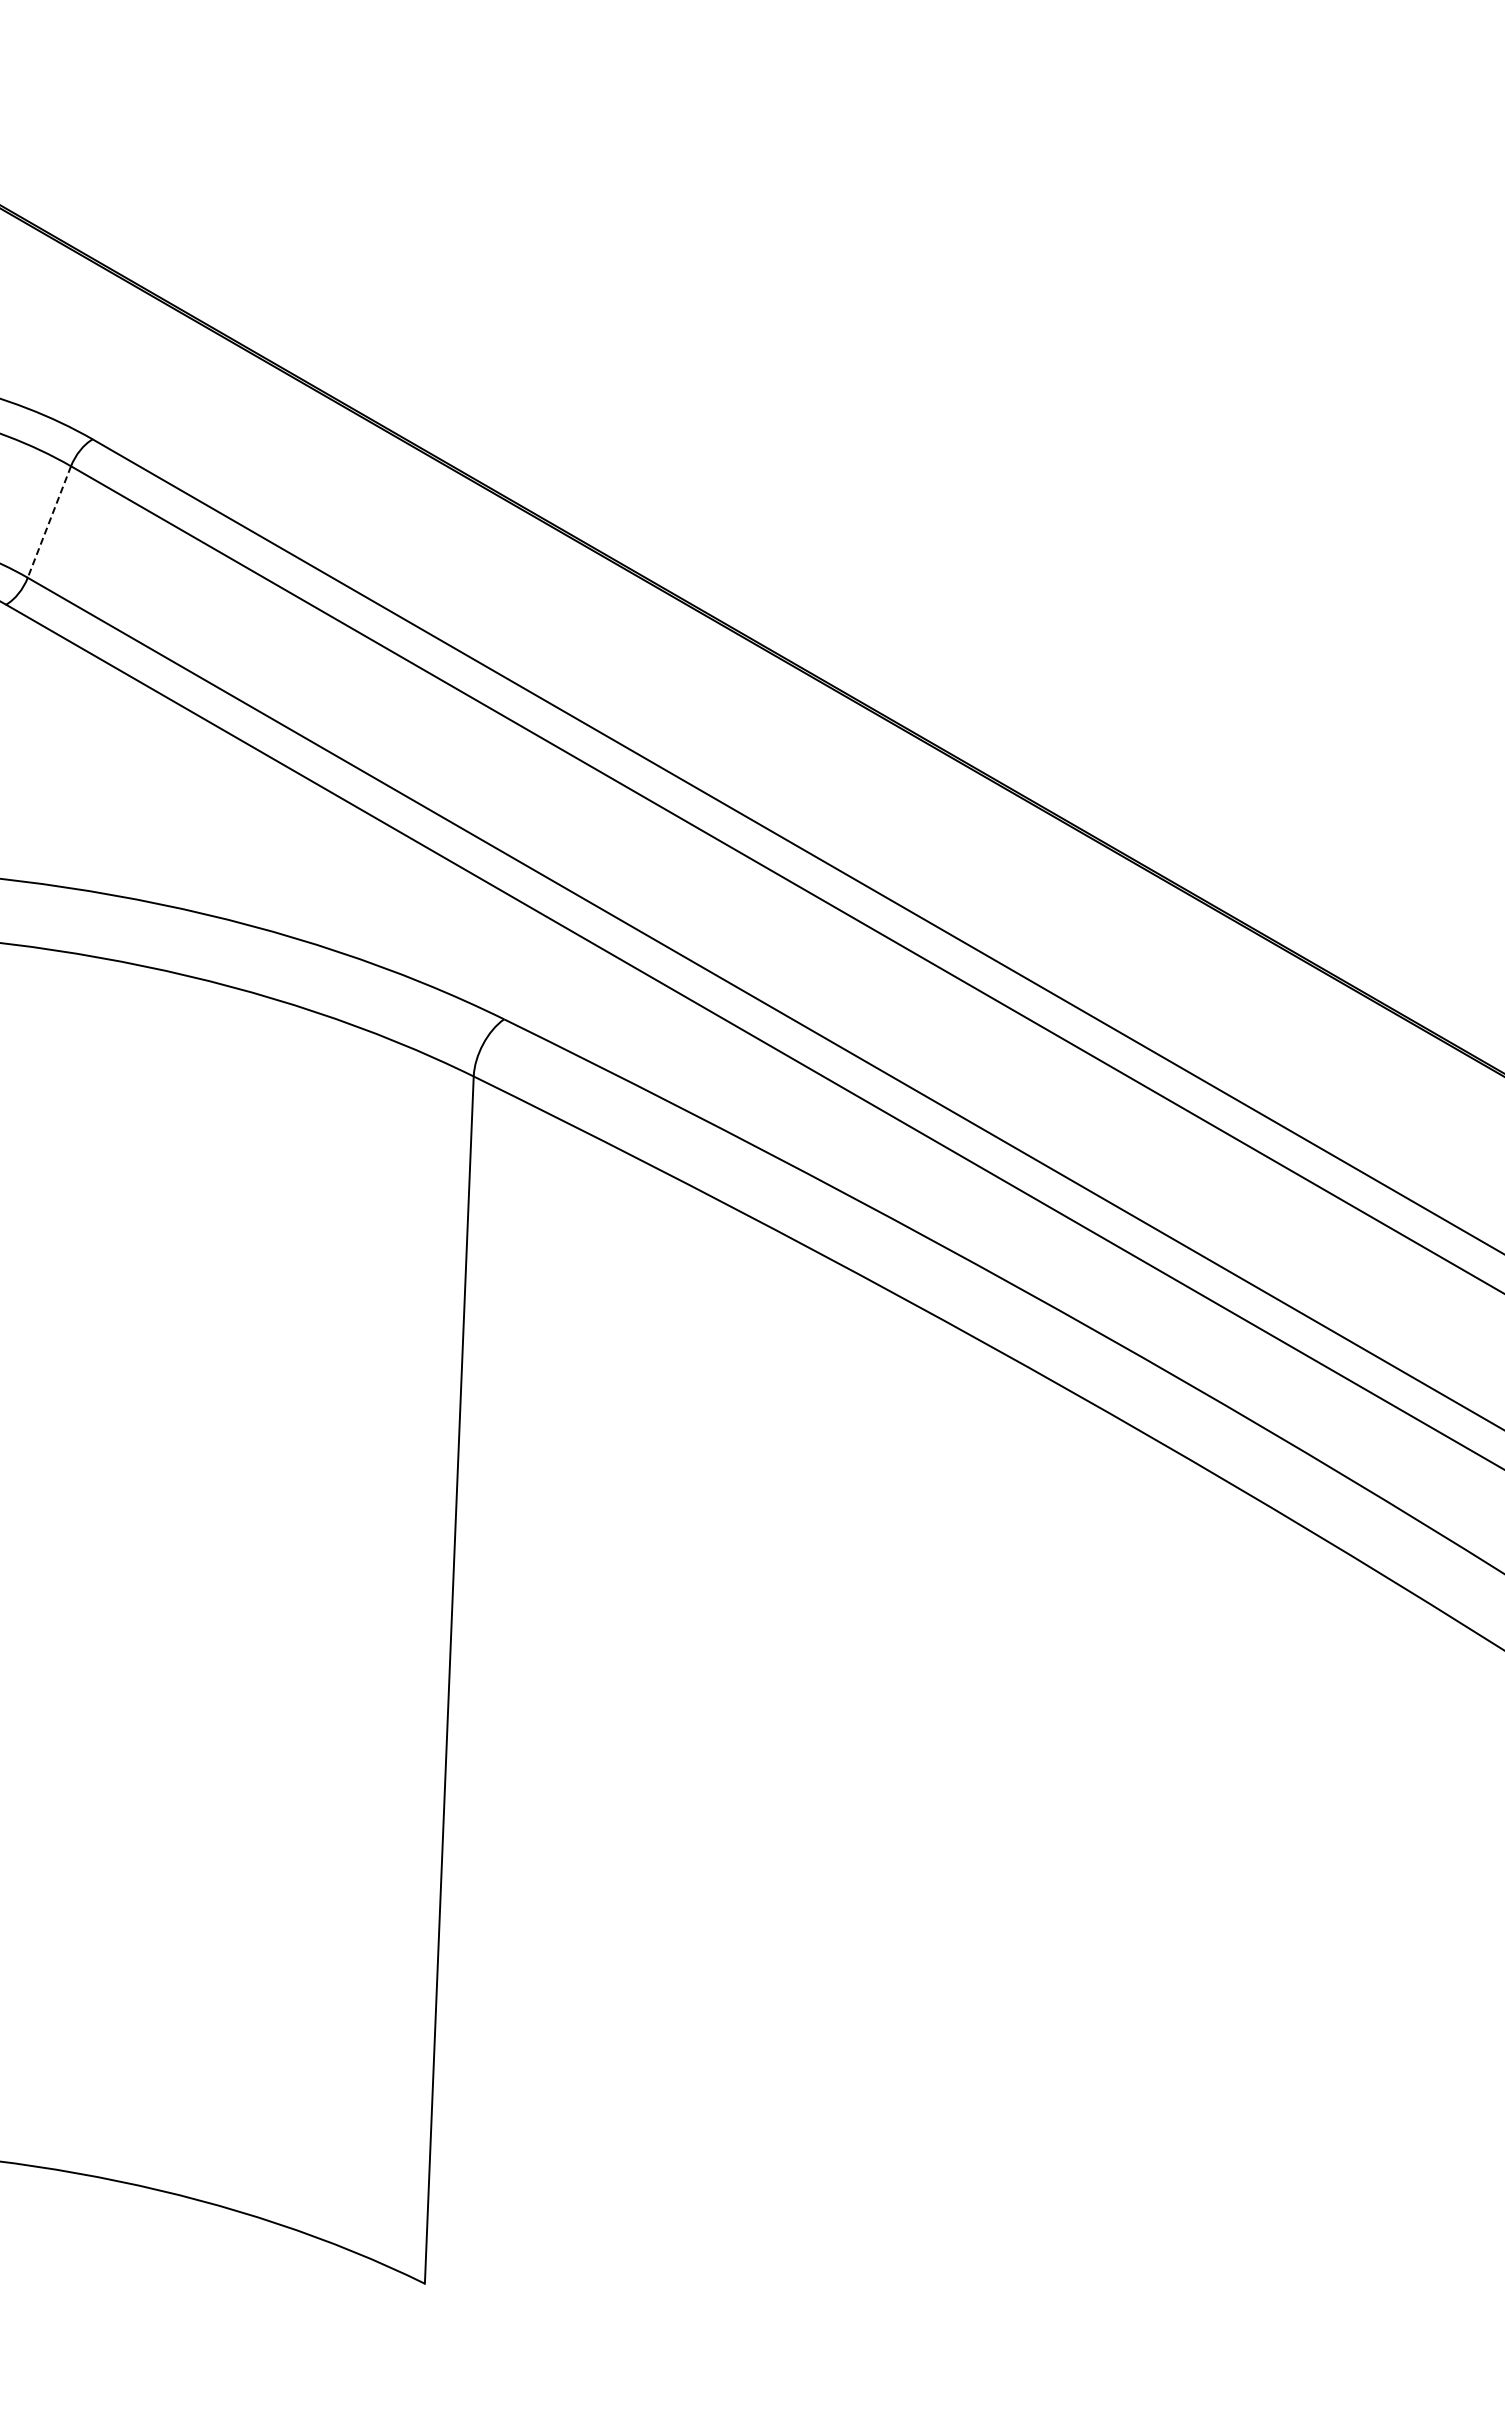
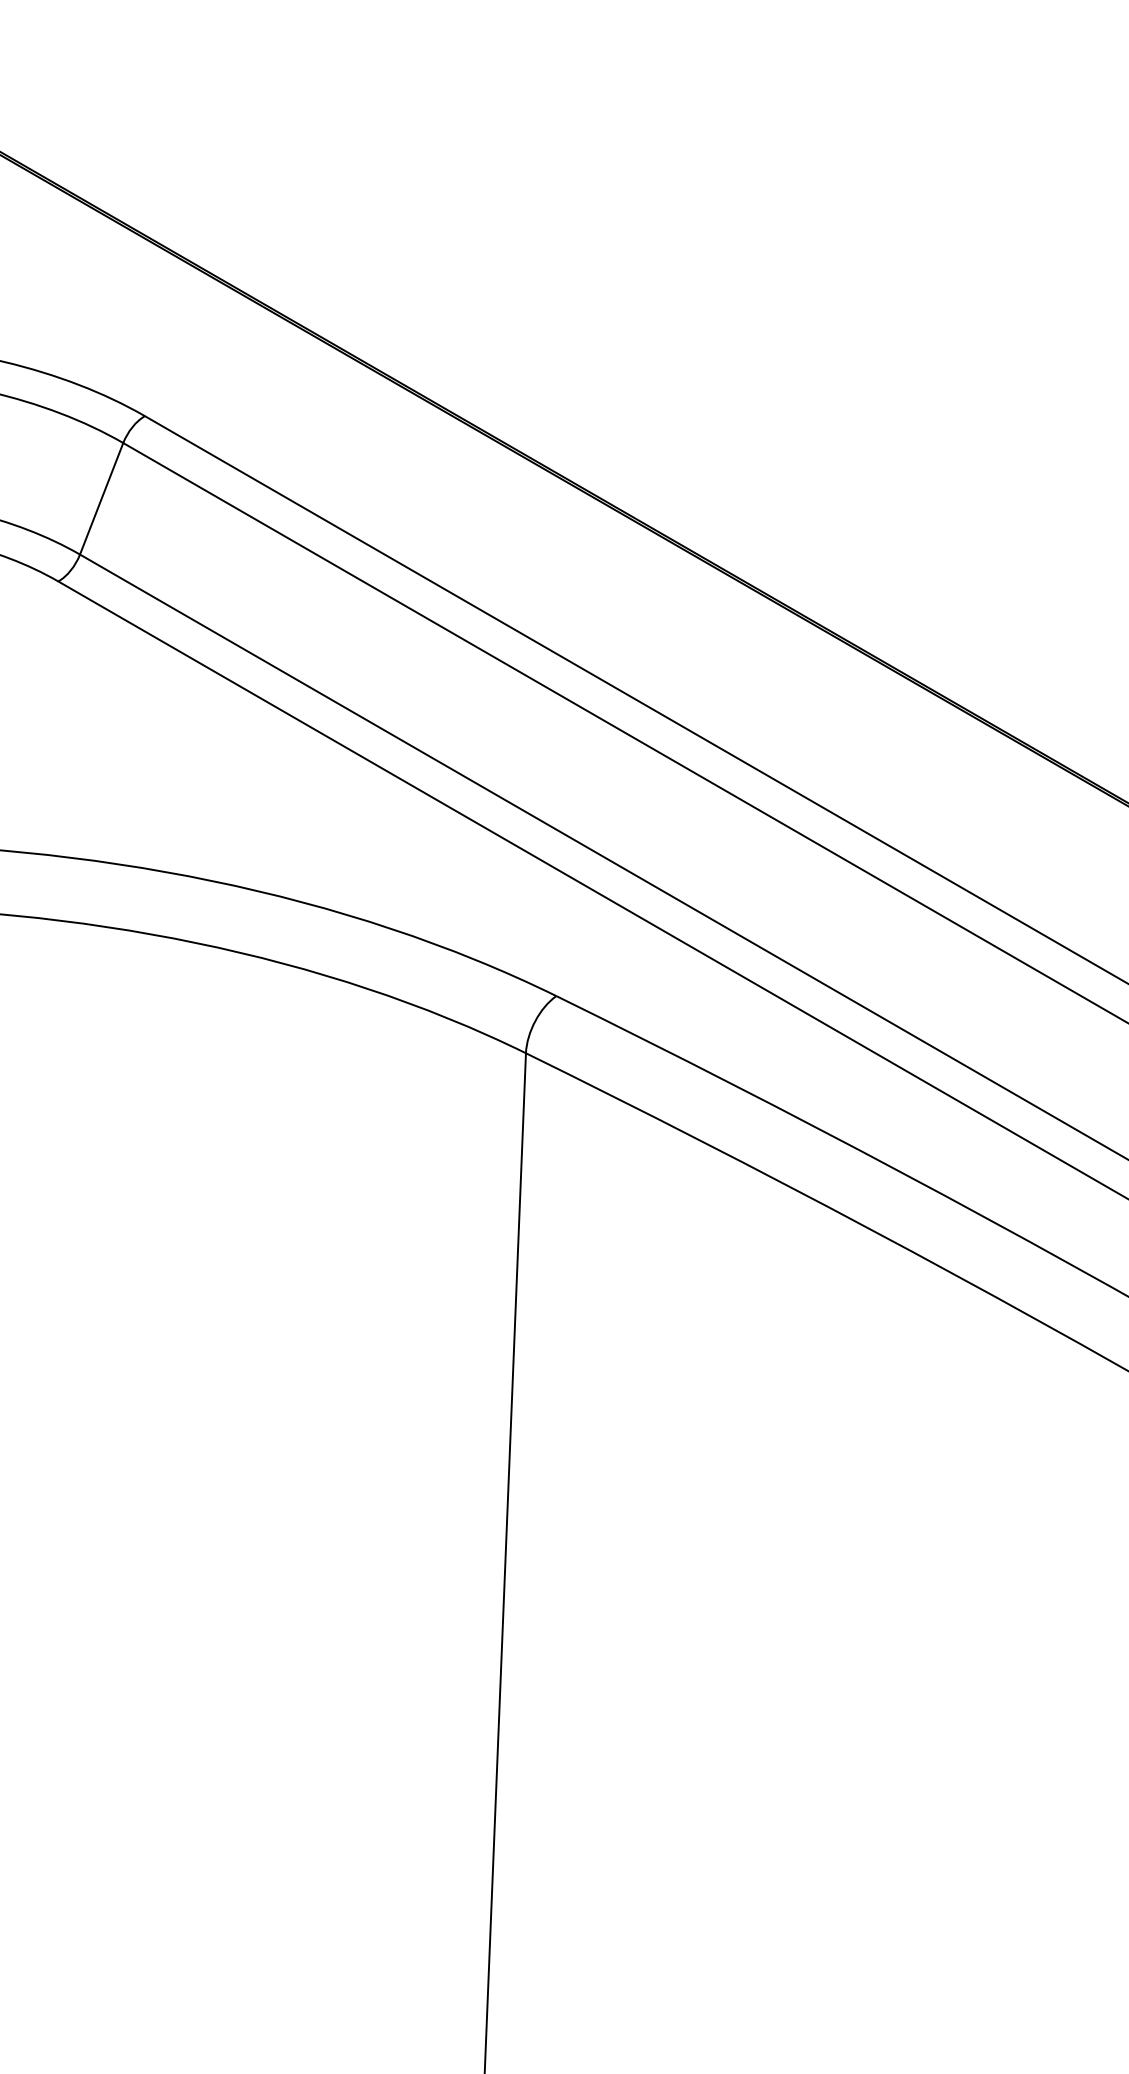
line: (49, 522) -> (101, 499), dashed -> solid

